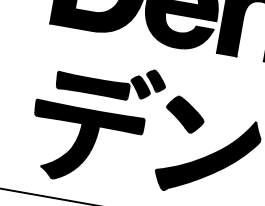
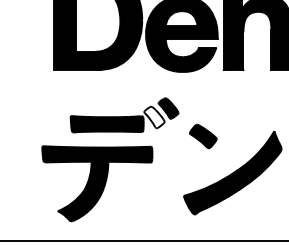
fill: (140, 87) -> (154, 117), removed
part: (185, 114) -> (203, 136), size x0.7
part: (84, 145) -> (97, 183), moved

